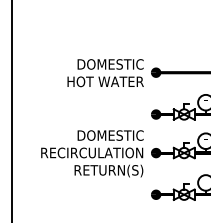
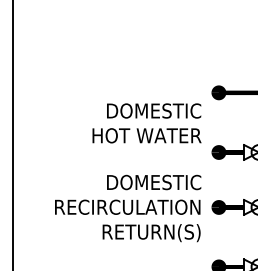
text: (105, 73) -> (146, 123), moved

